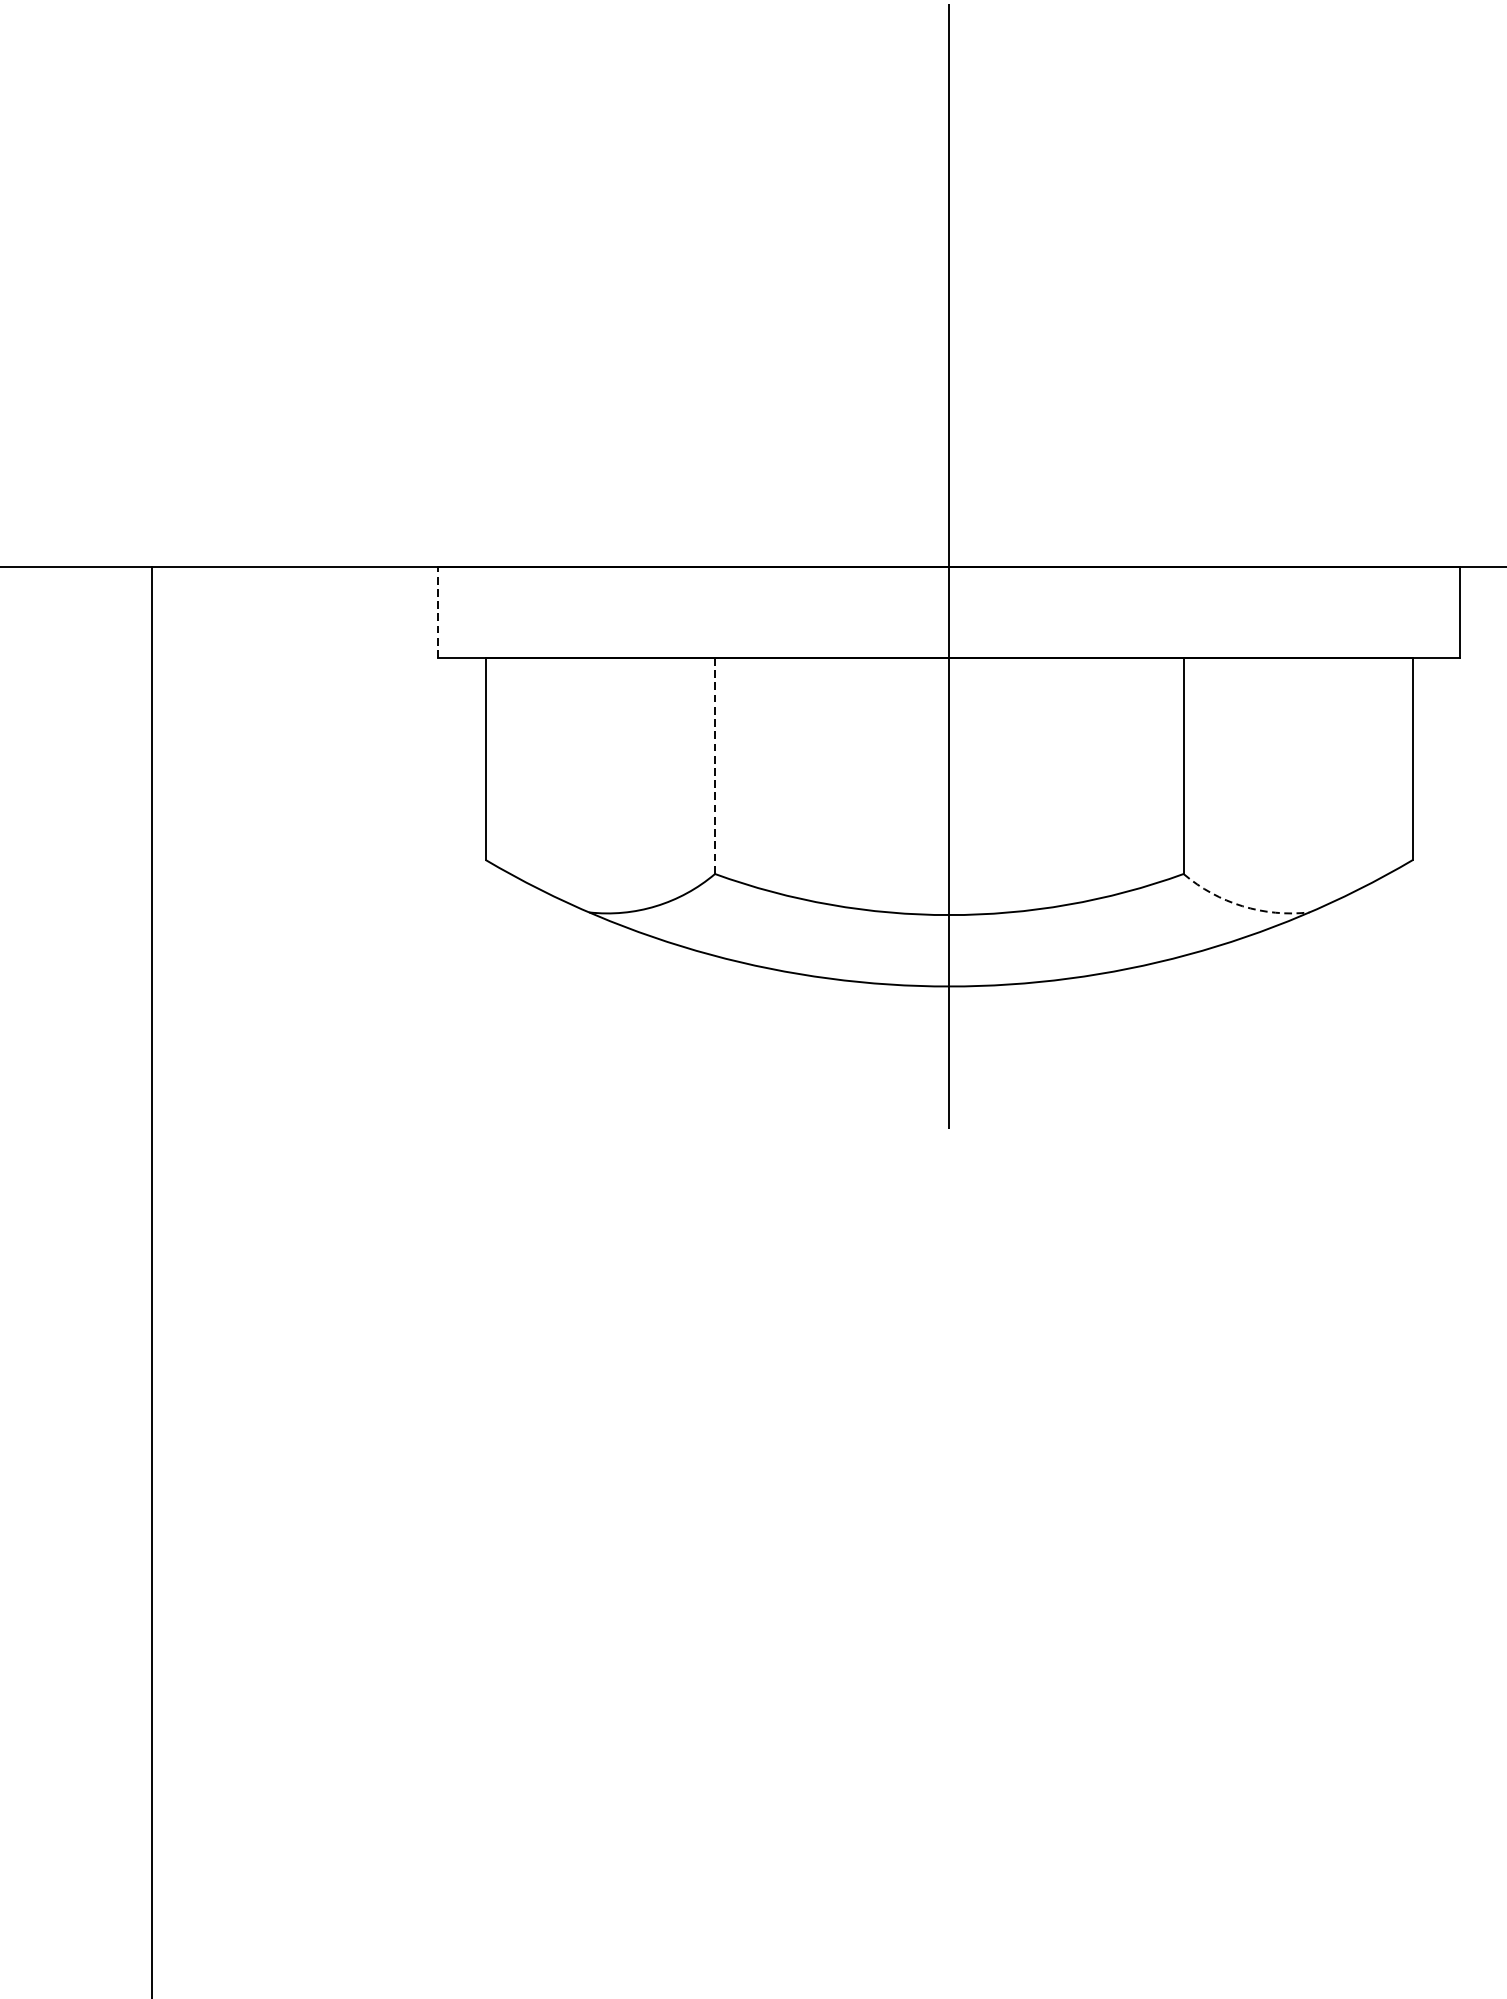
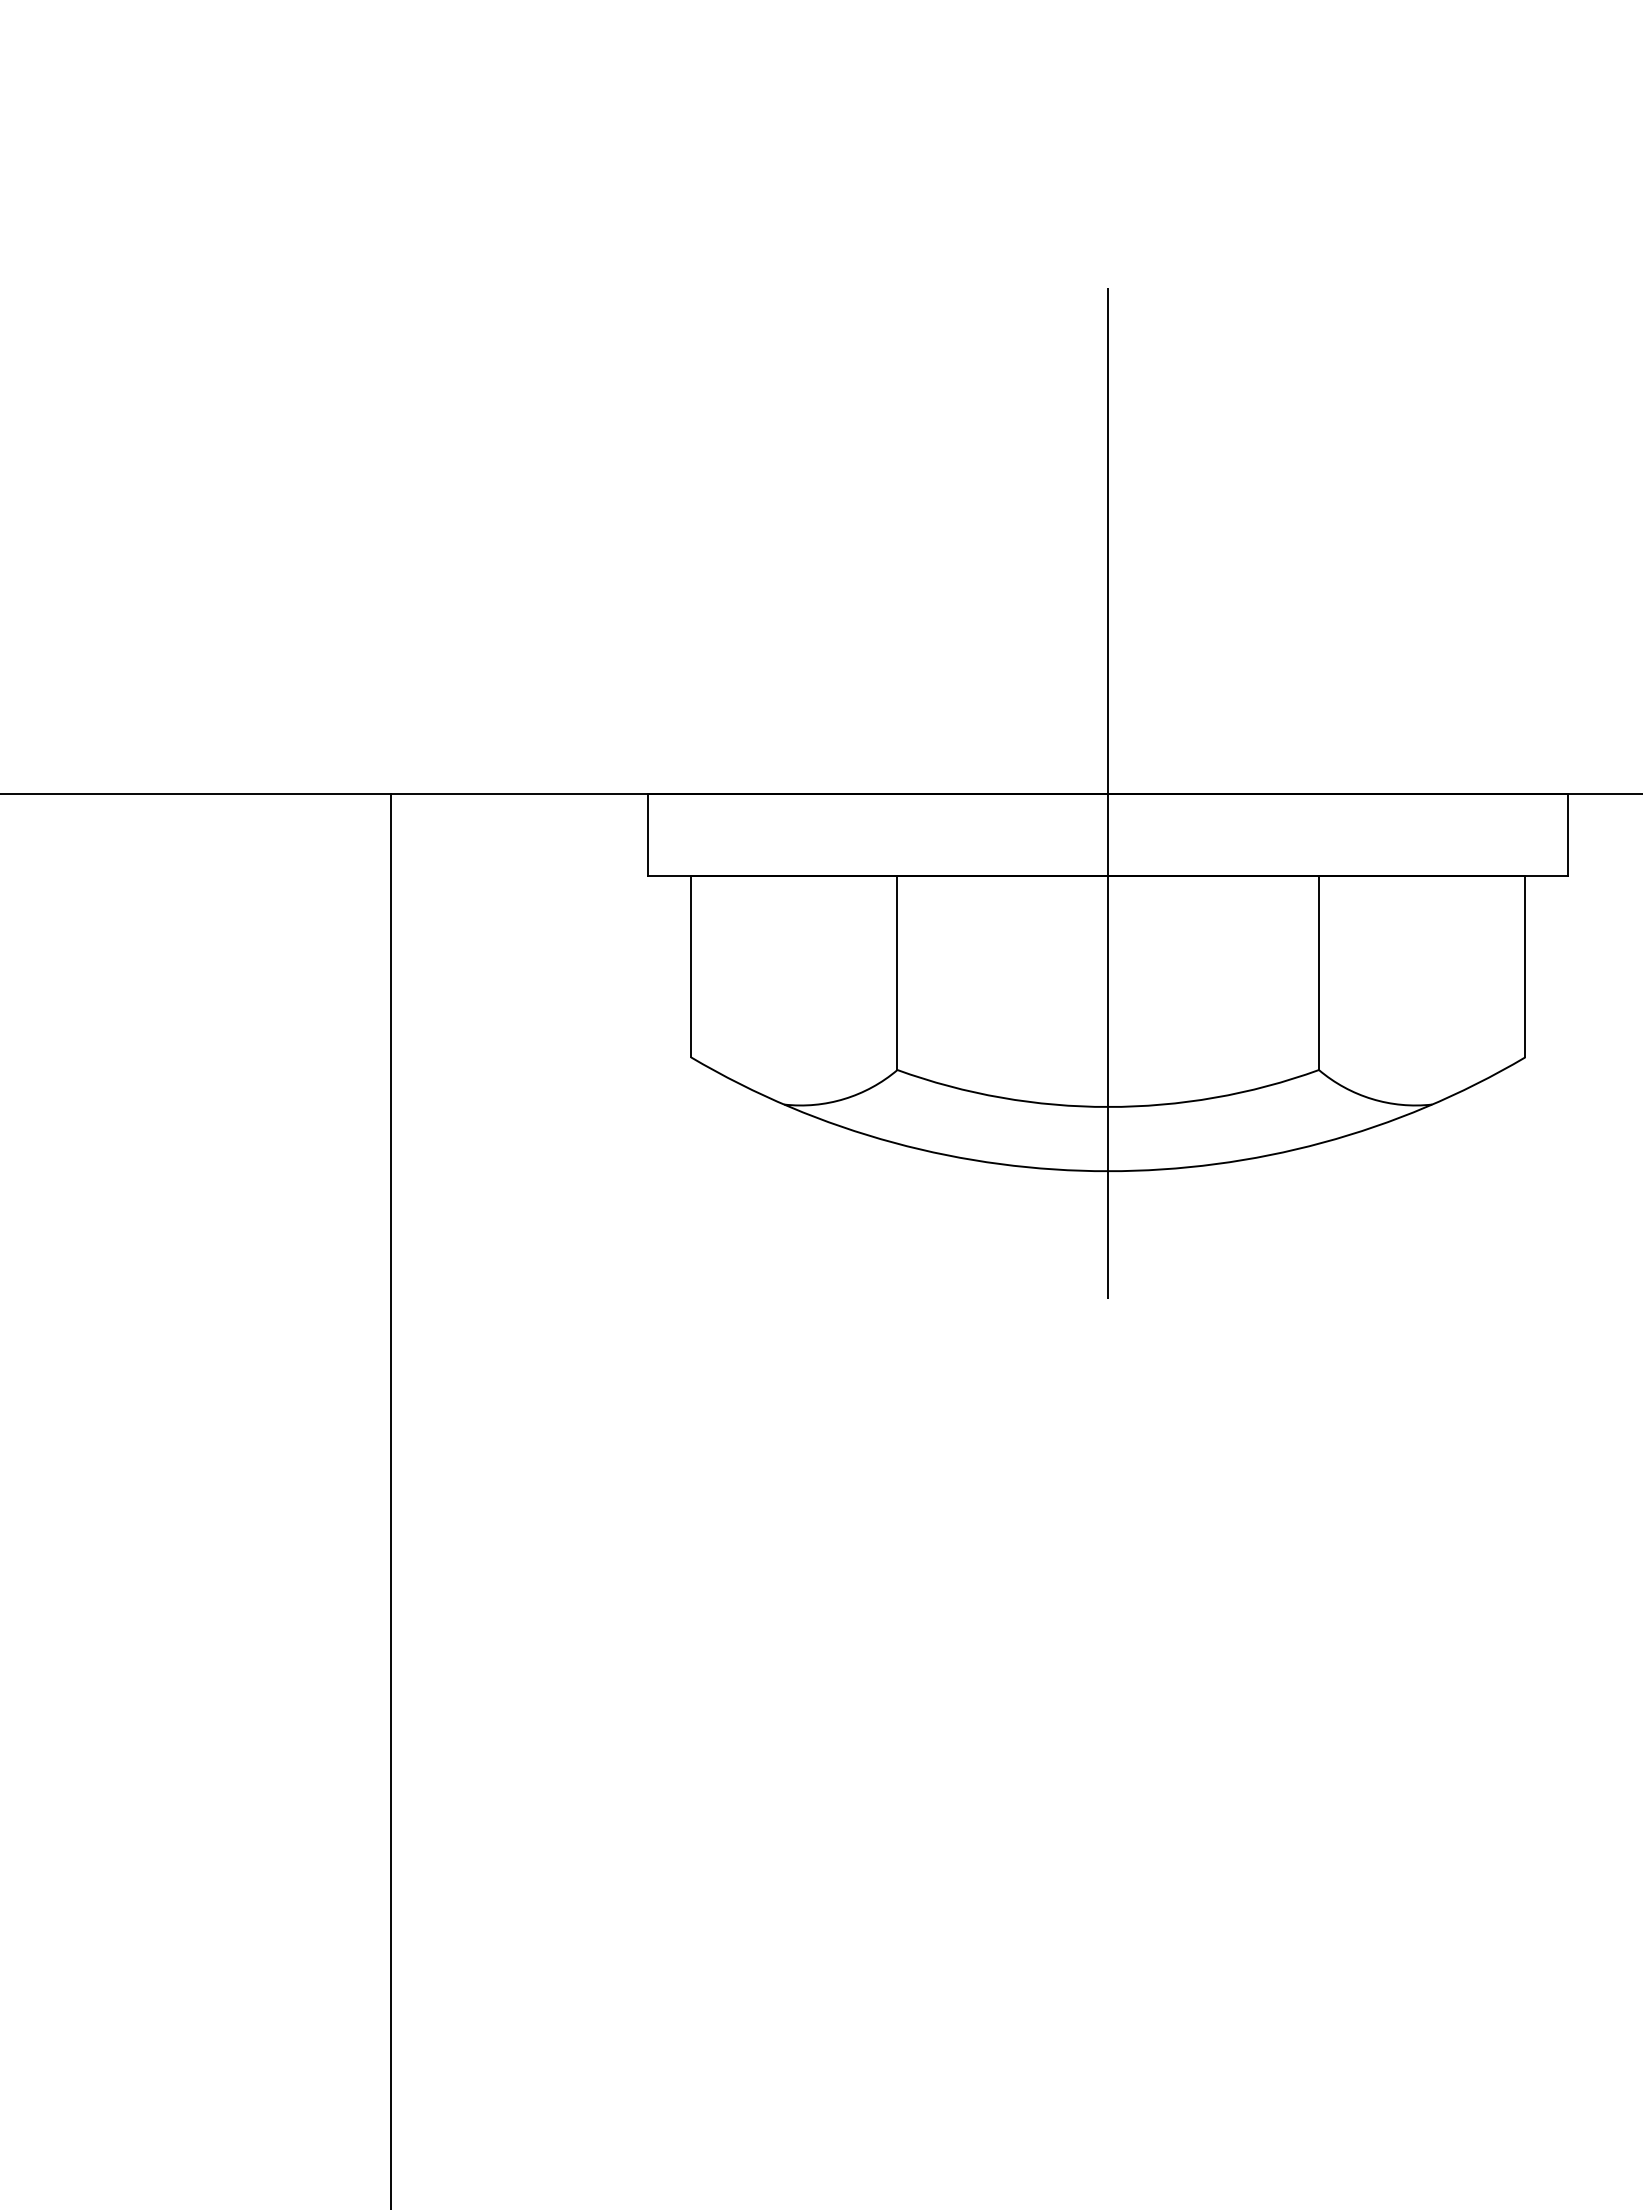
line: (438, 612) -> (648, 834), dashed -> solid
line: (715, 766) -> (897, 973), dashed -> solid
arc: (1243, 906) -> (1372, 1099), dashed -> solid

